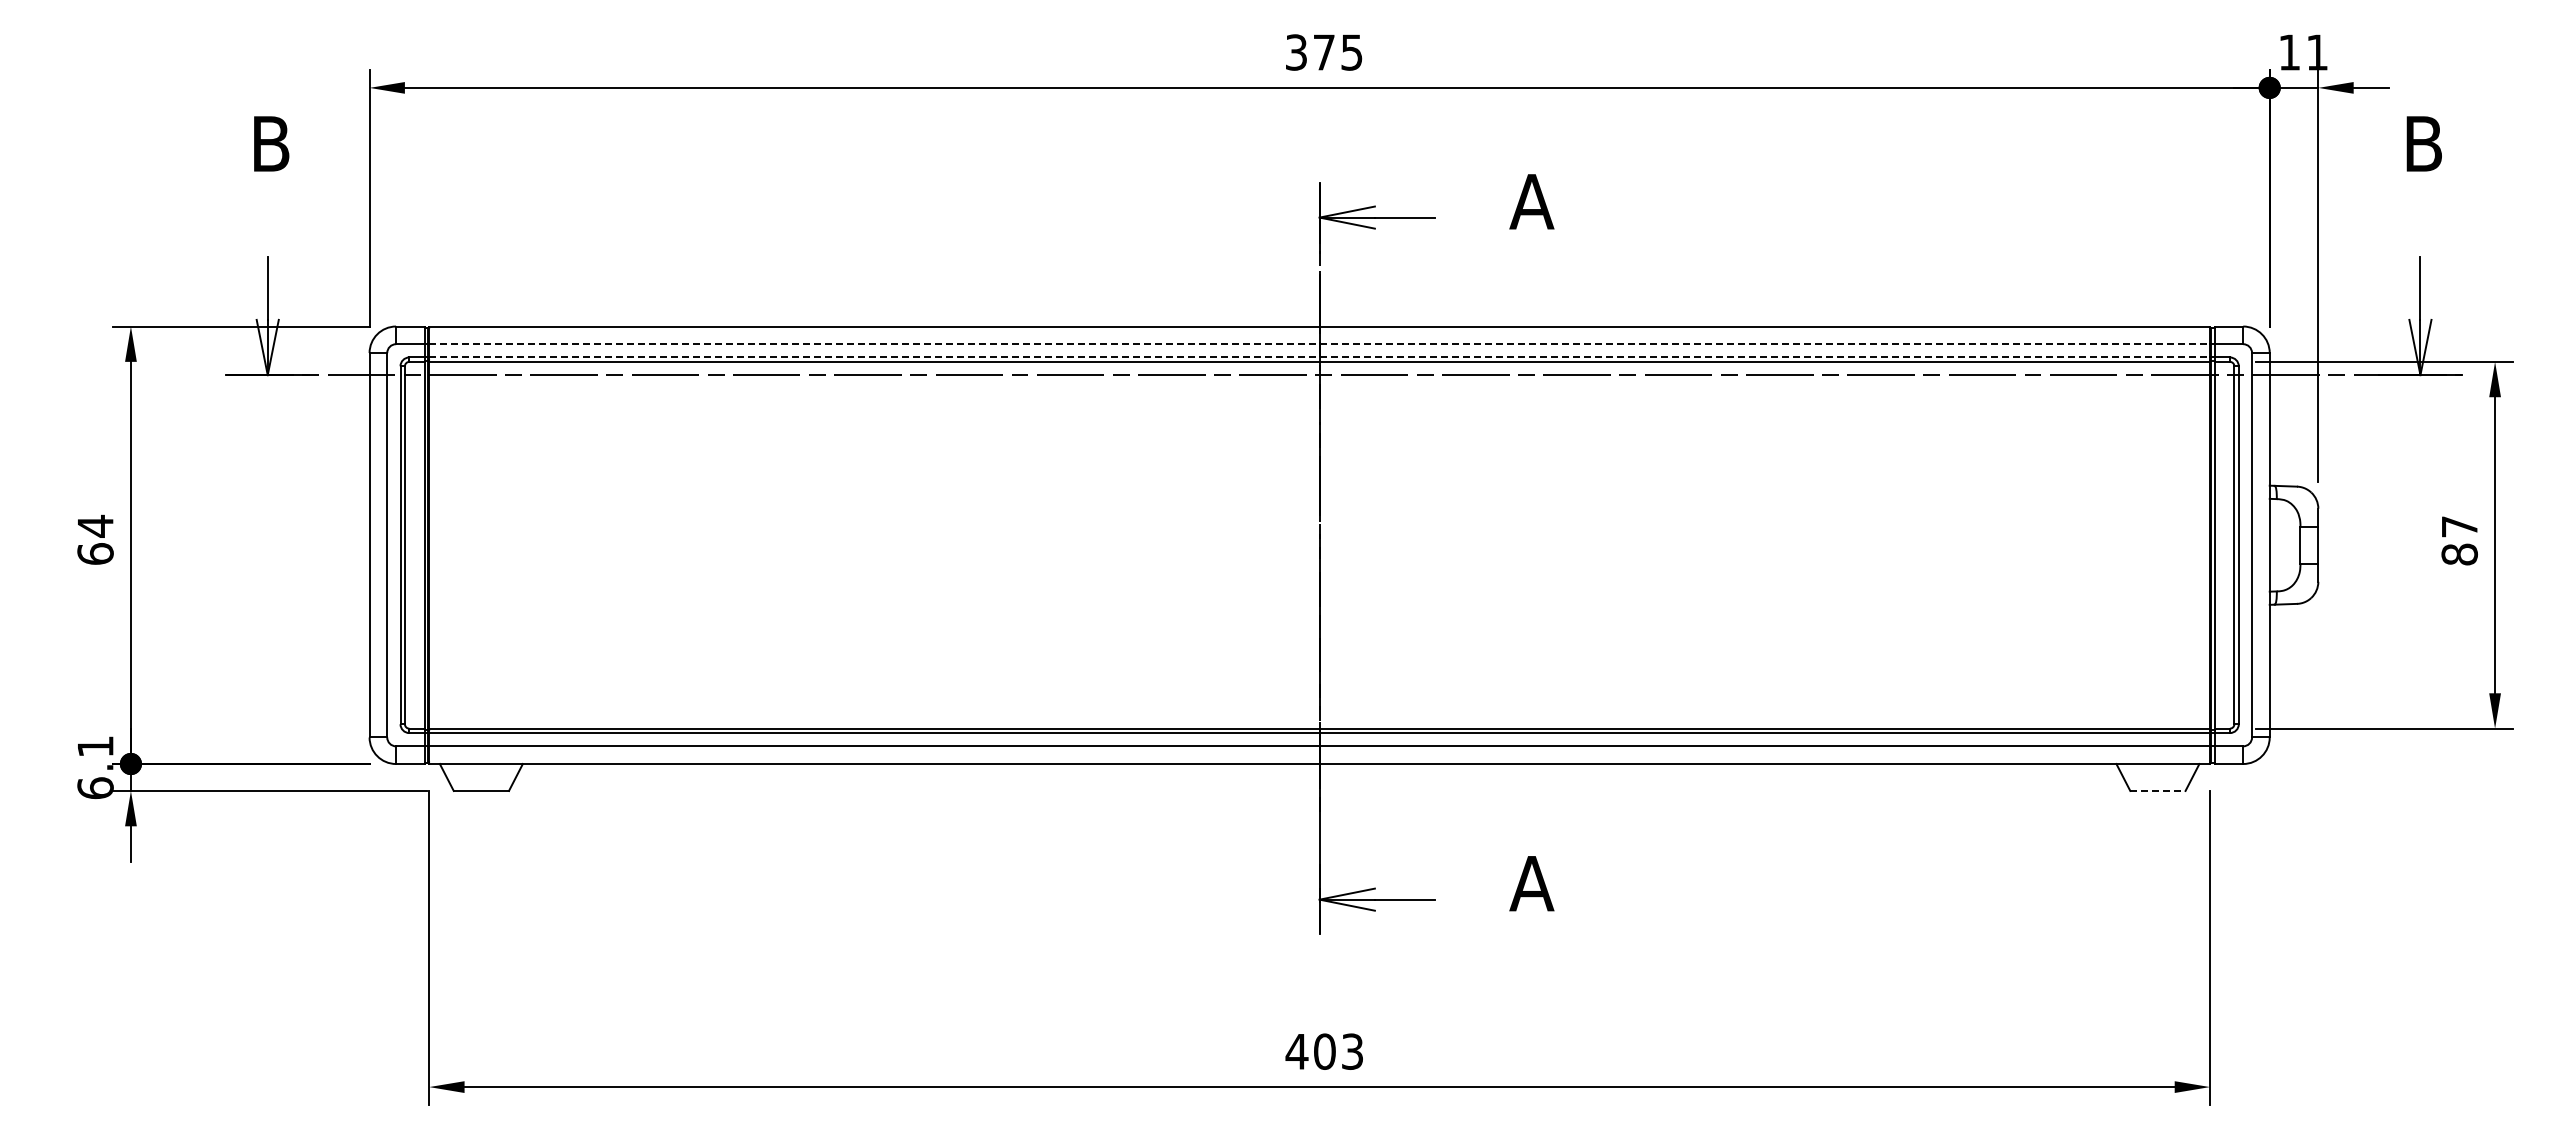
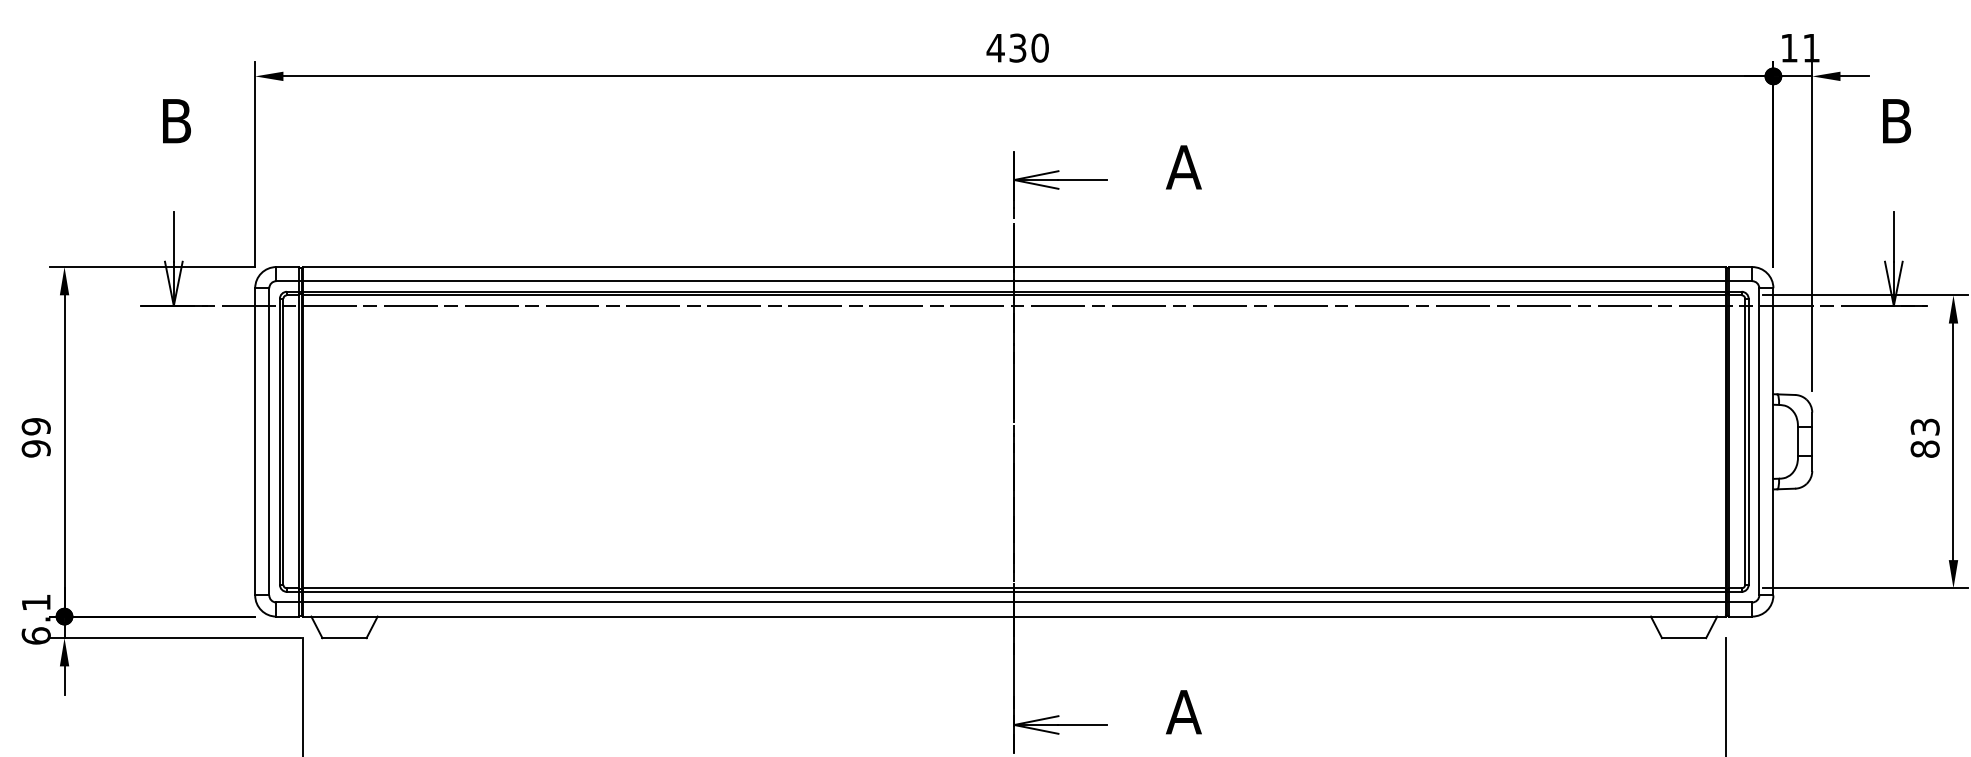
text: (1323, 52) -> (1017, 48), 375 -> 430
line: (1320, 344) -> (1014, 281), dashed -> solid
line: (1320, 357) -> (1014, 291), dashed -> solid
text: (2459, 526) -> (1925, 426), 87 -> 83
text: (95, 539) -> (36, 437), 64 -> 99
line: (2157, 790) -> (1683, 637), dashed -> solid

